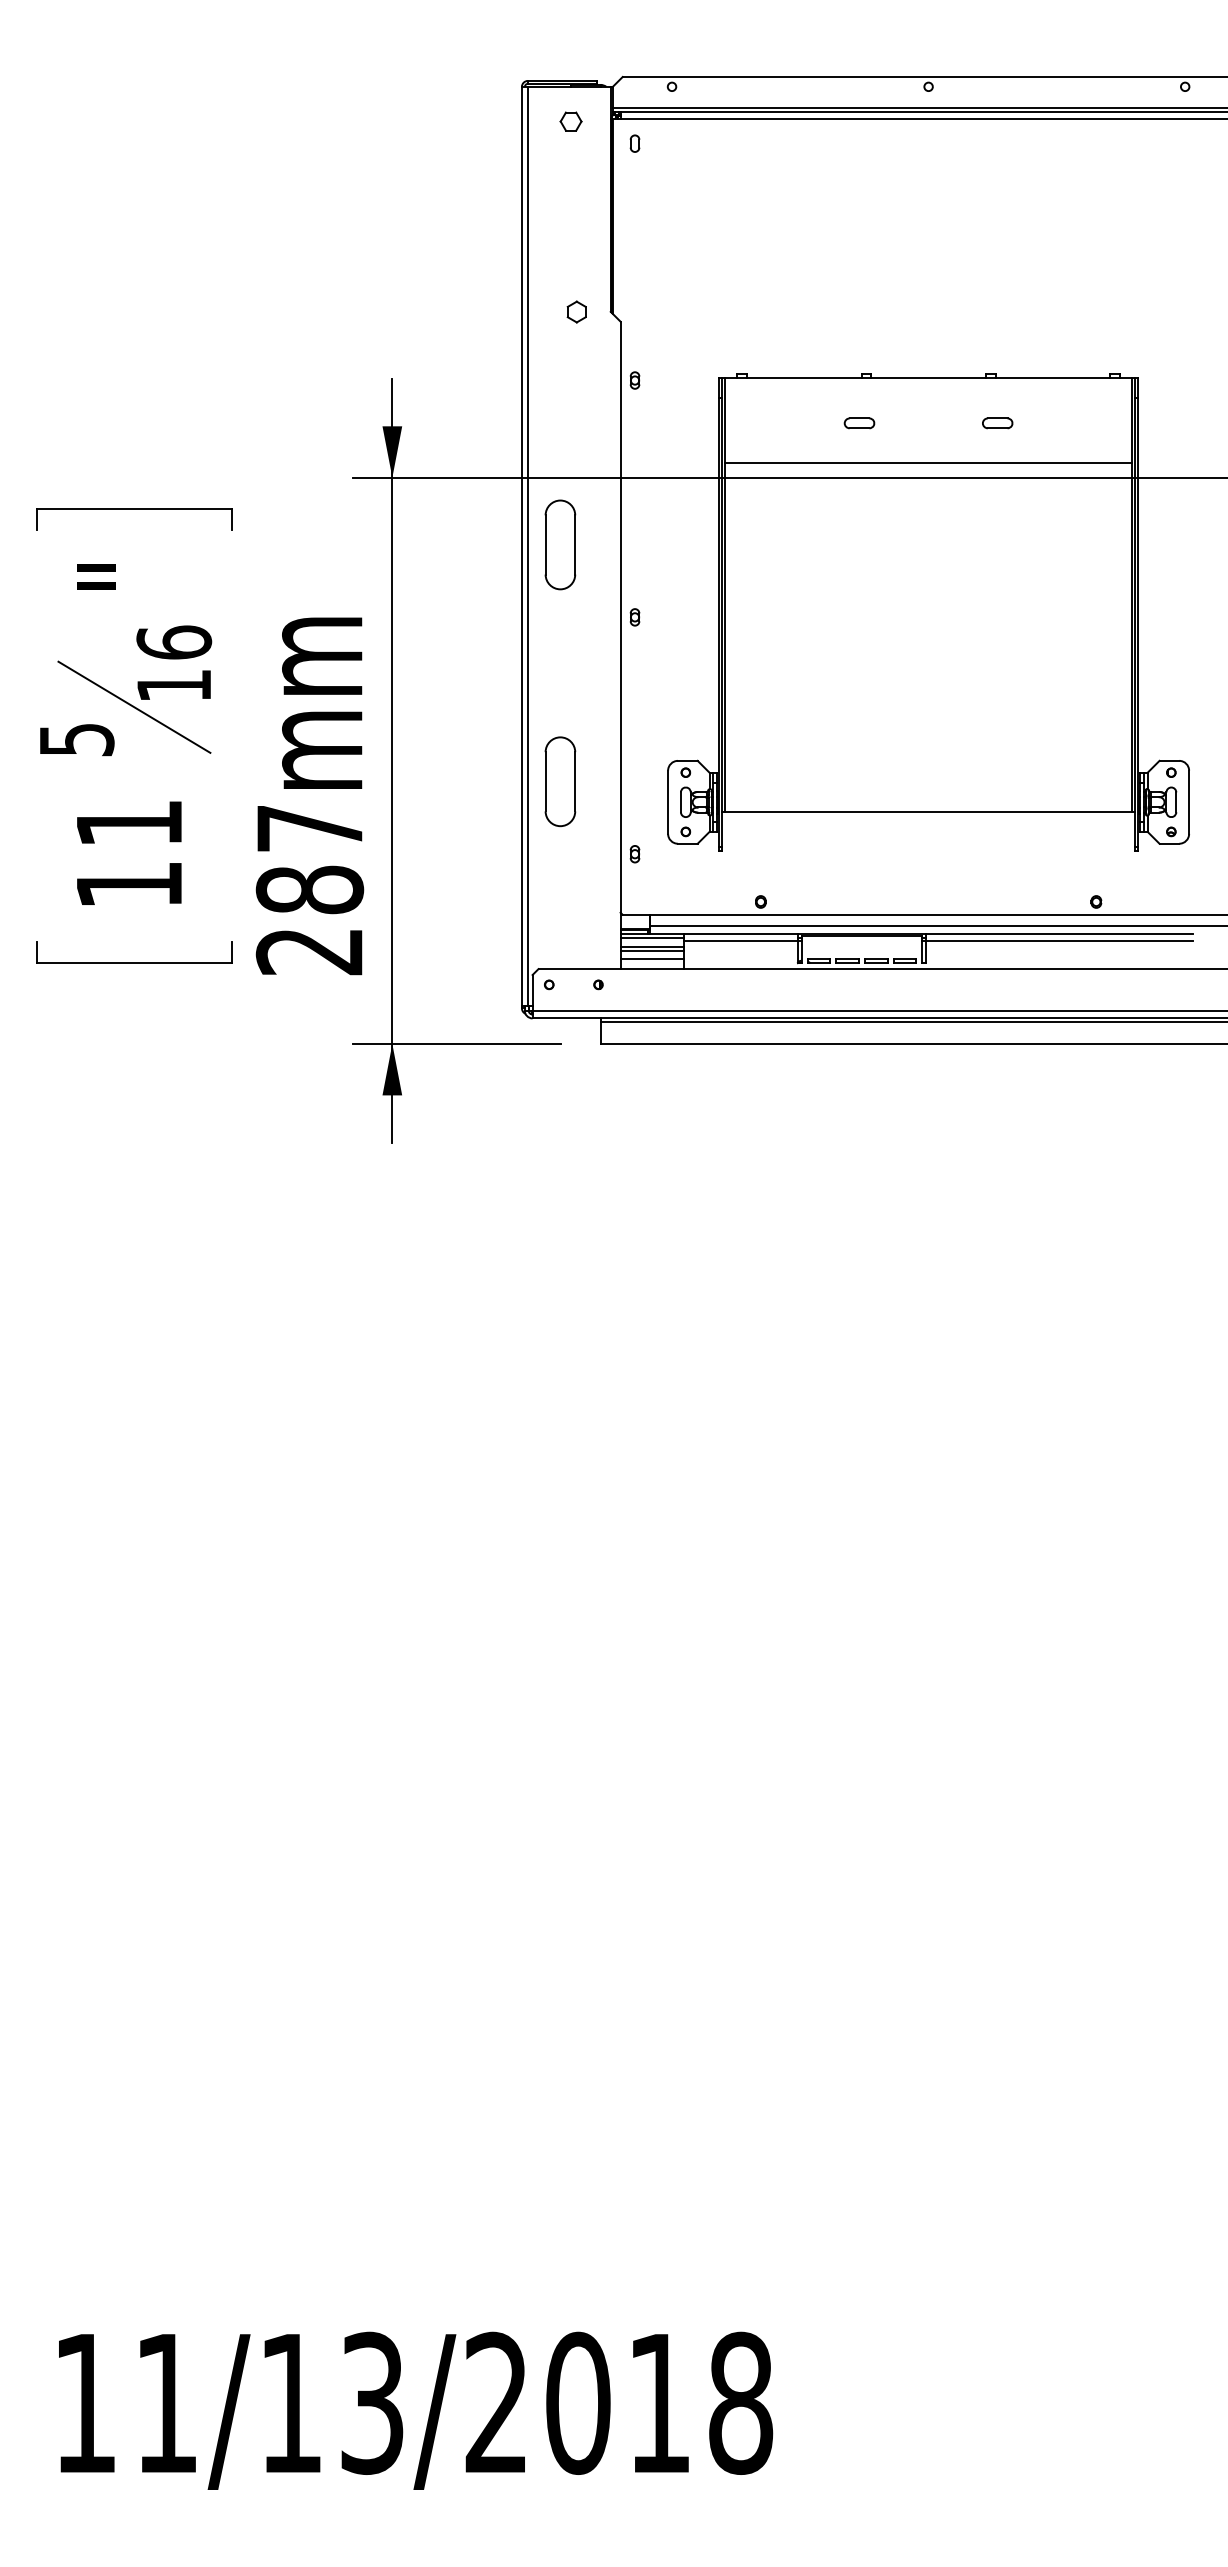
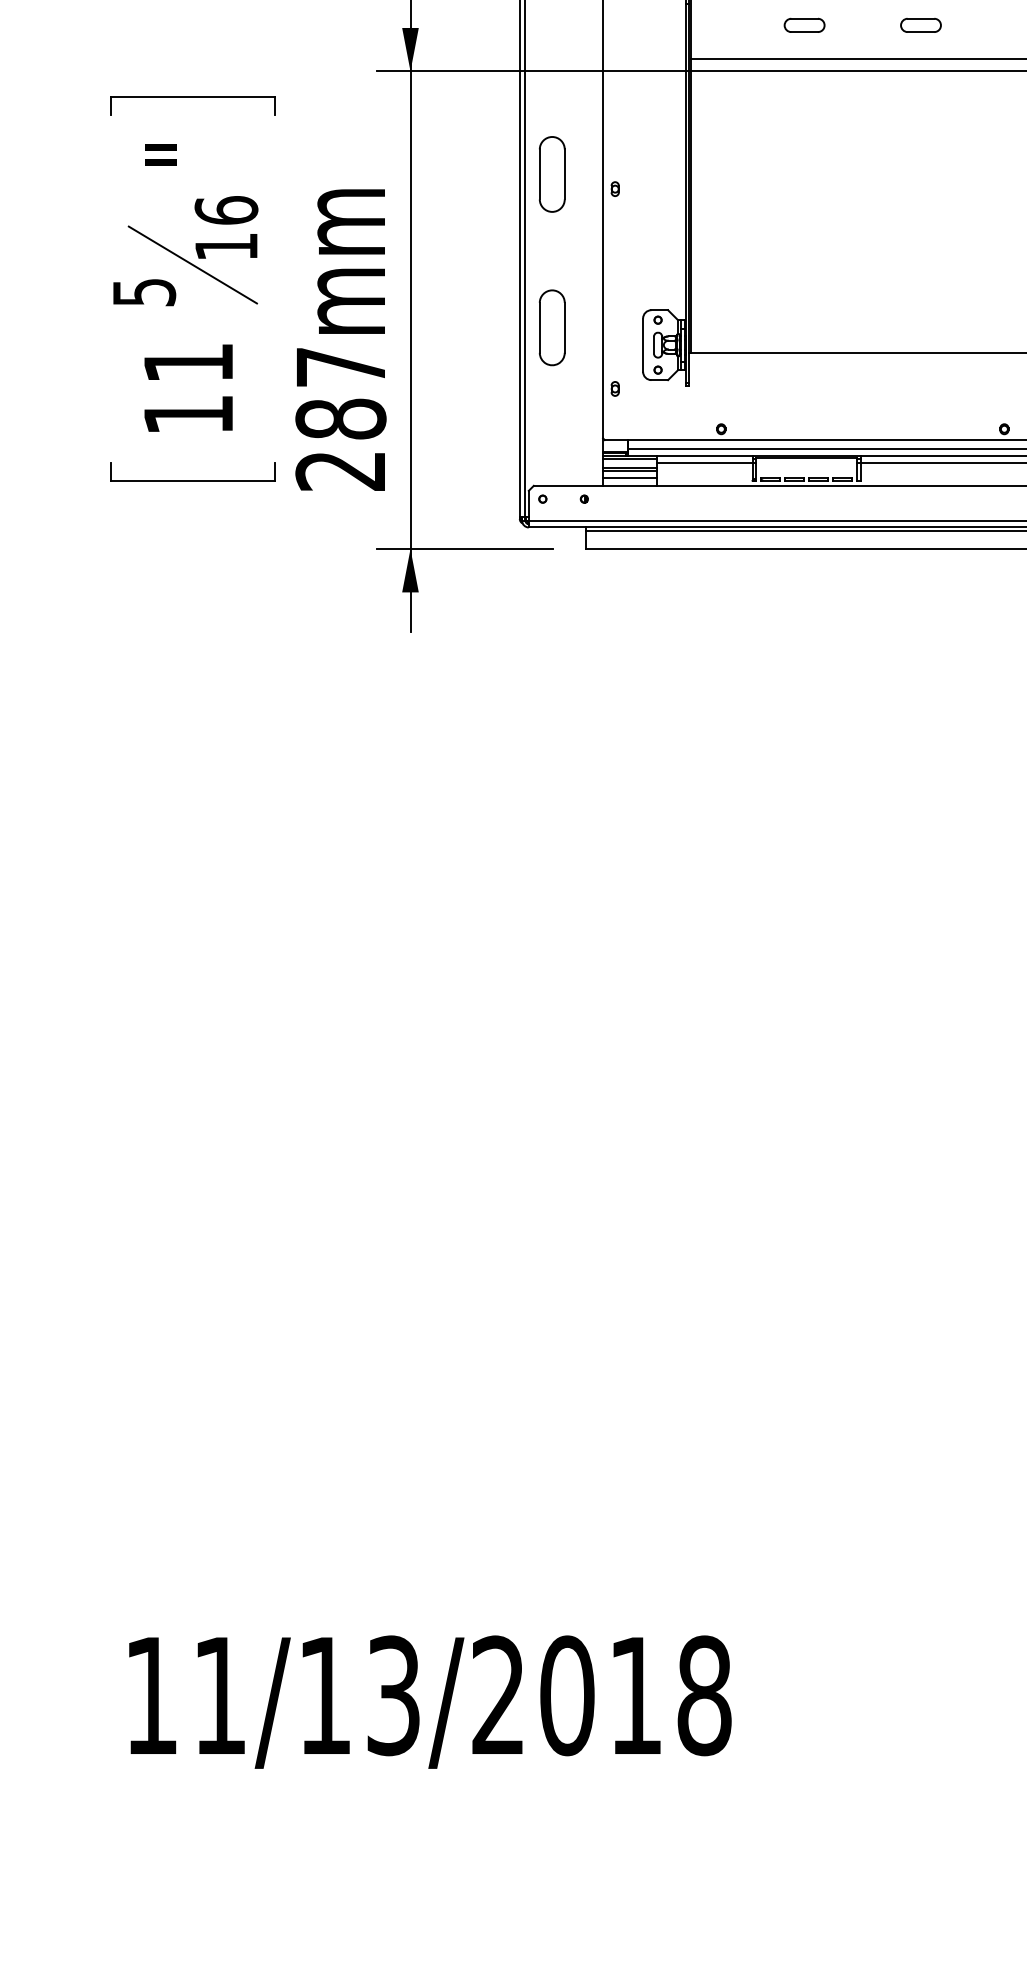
part: (859, 423) -> (804, 25), size x1.6
part: (997, 423) -> (920, 25), size x1.6
part: (560, 544) -> (552, 174), moved

